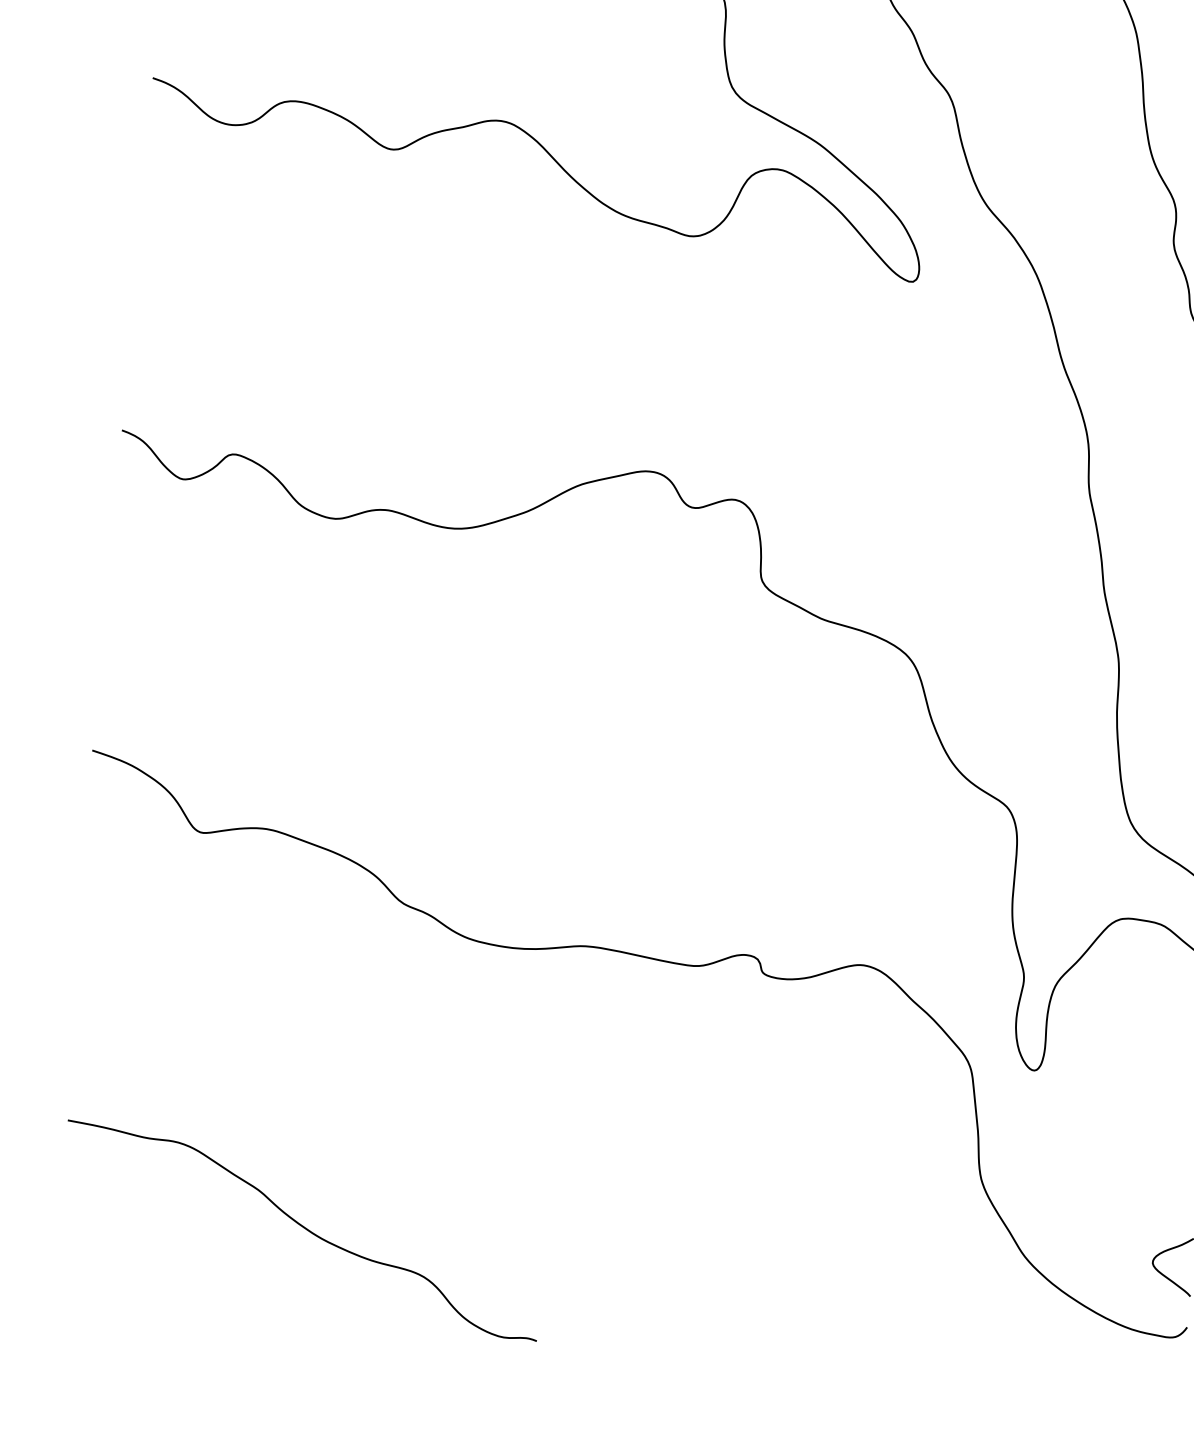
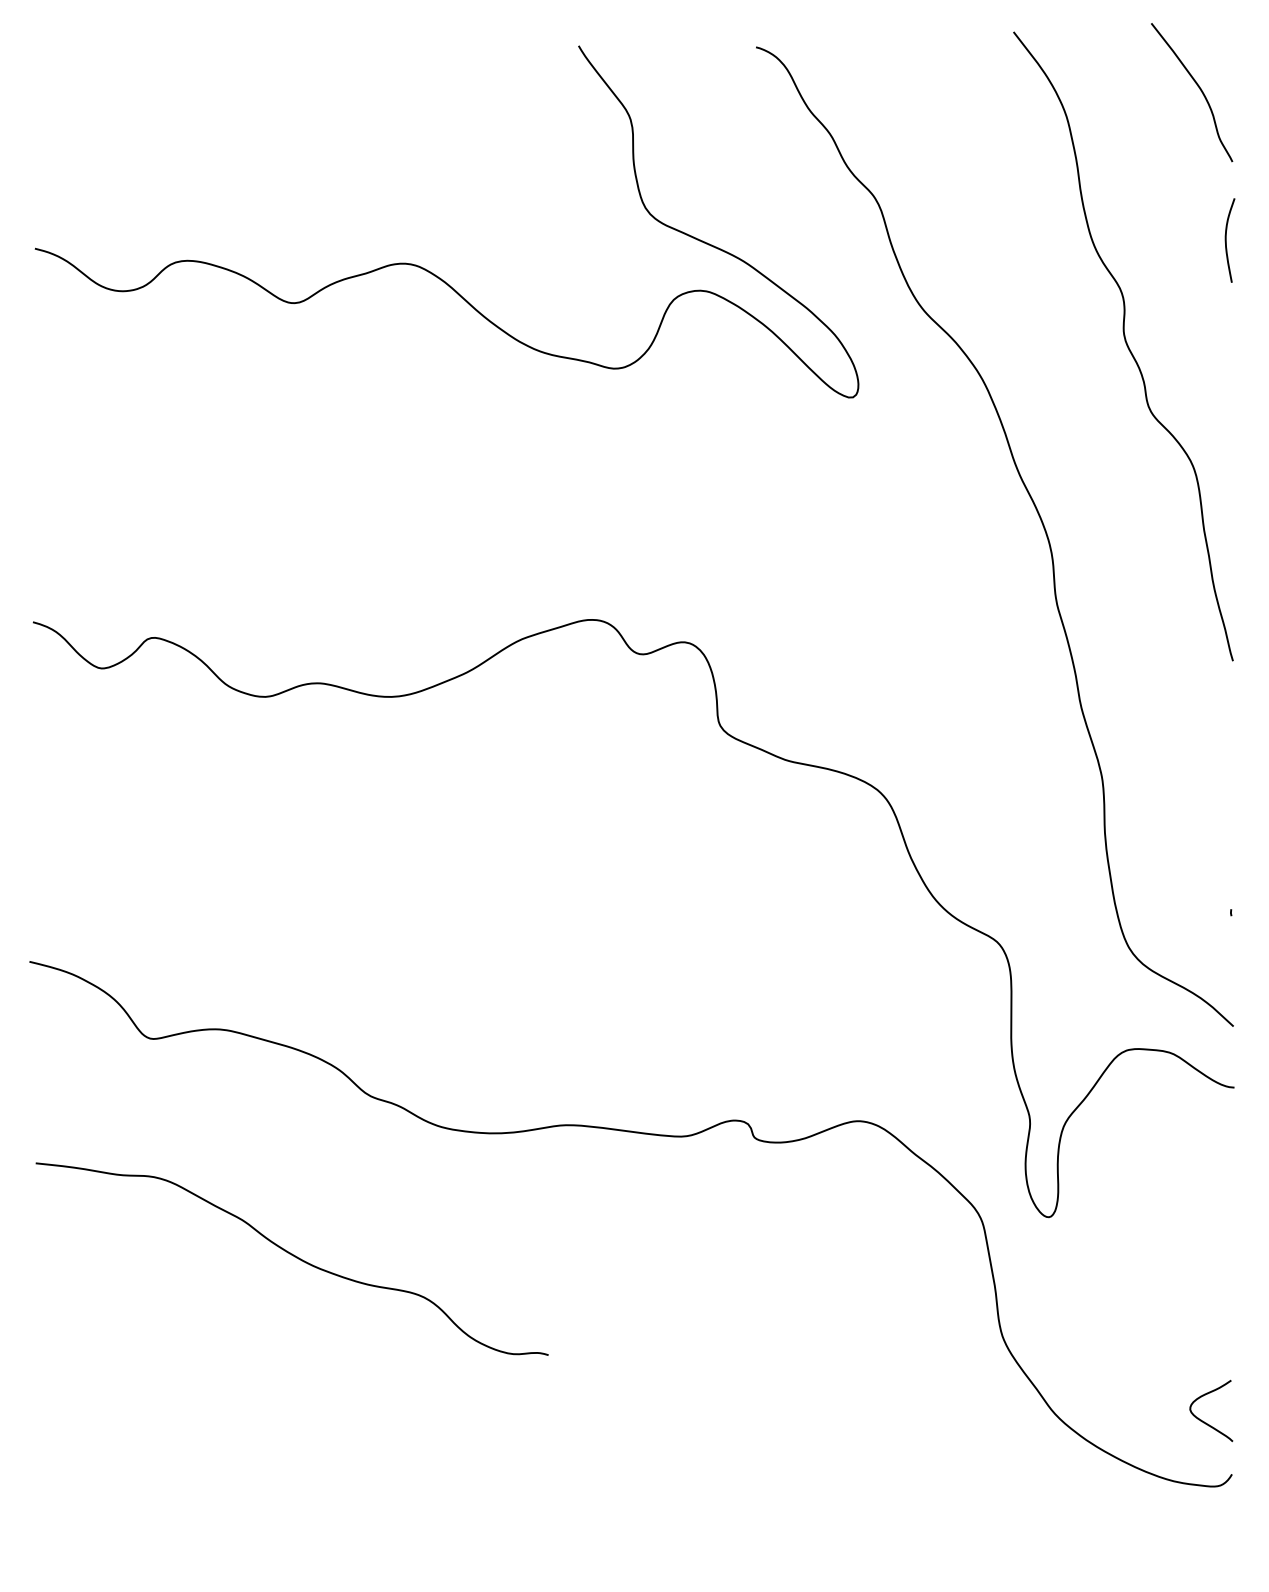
curve: (303, 1228) -> (293, 1256), moved

